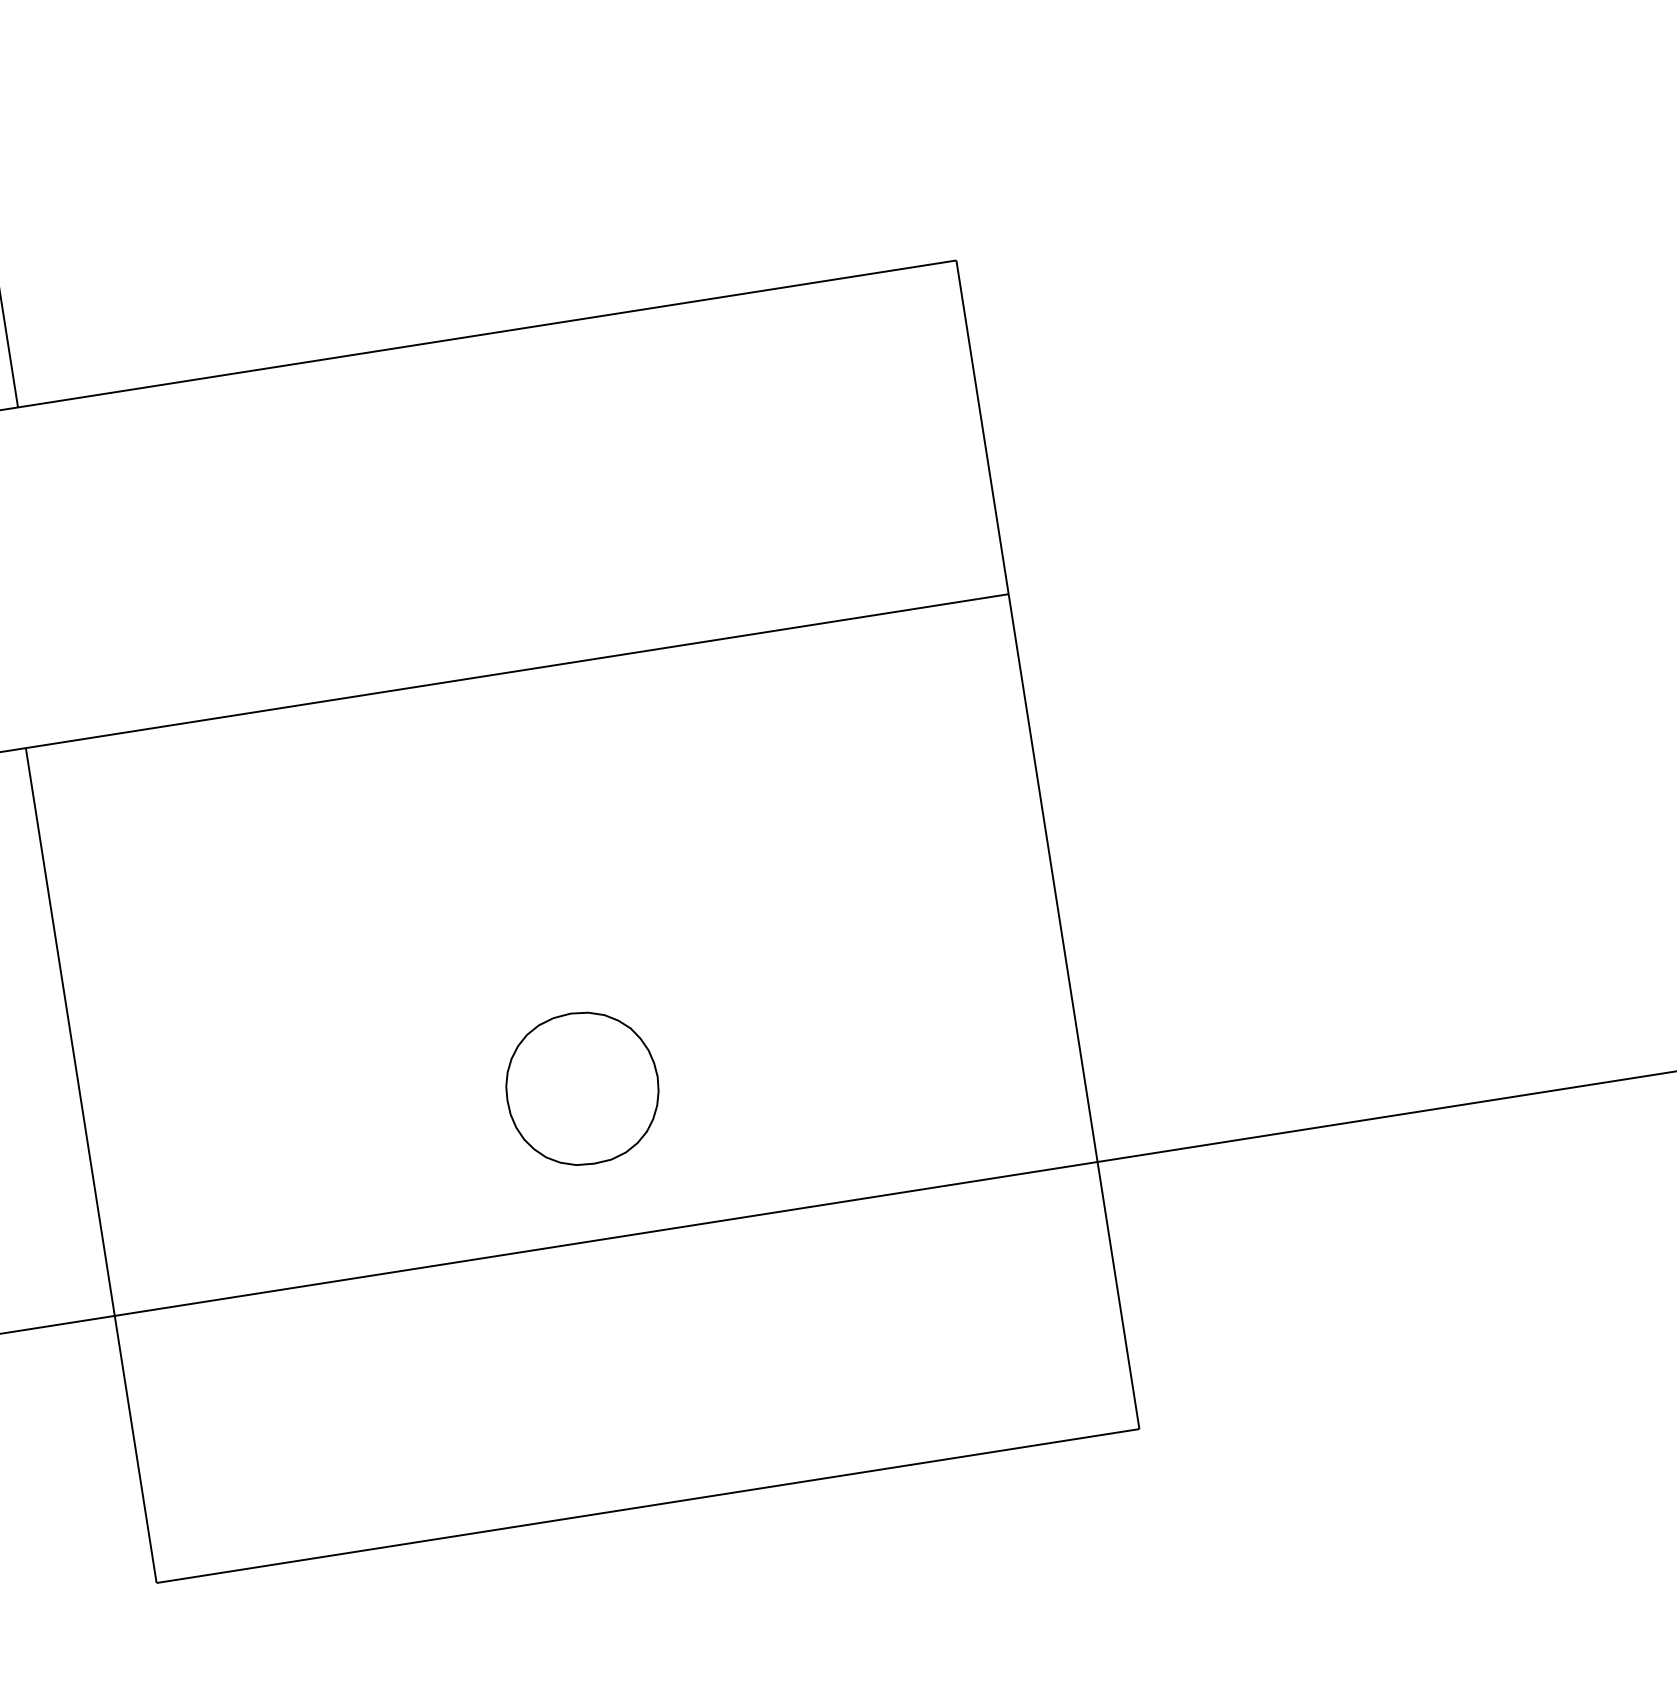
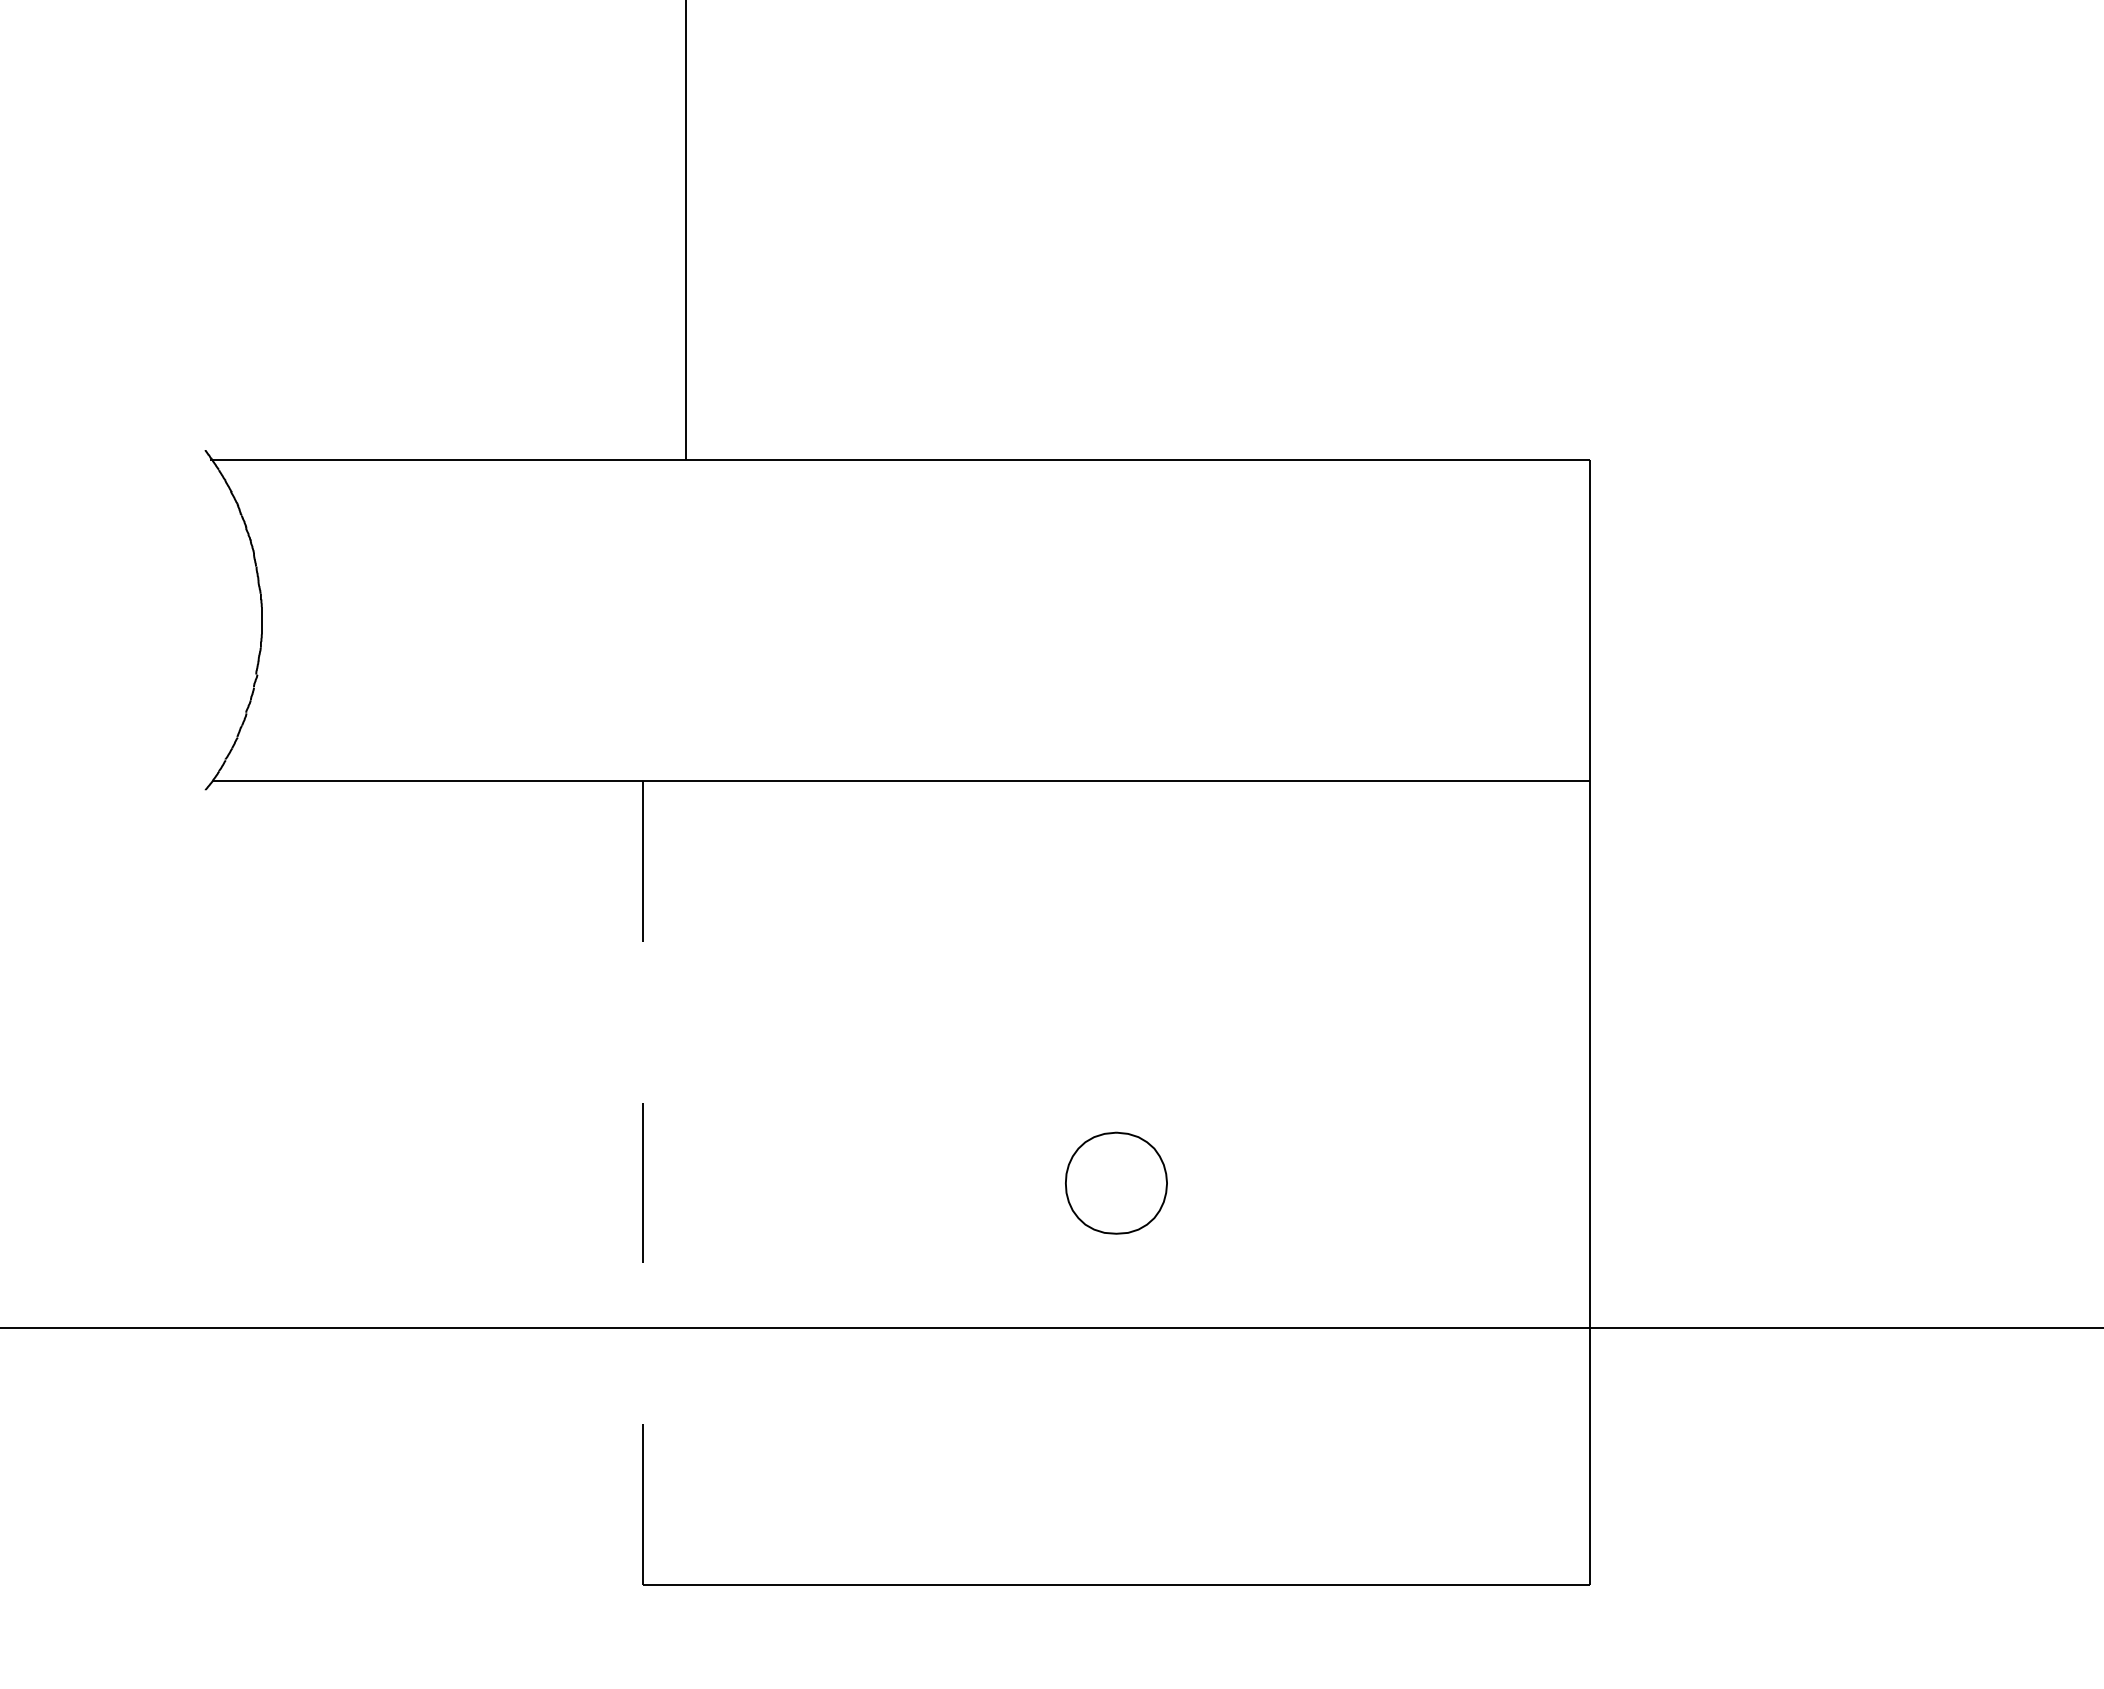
part: (582, 1089) -> (1116, 1183), size x0.7
line: (91, 1165) -> (643, 1183), solid -> dashed

